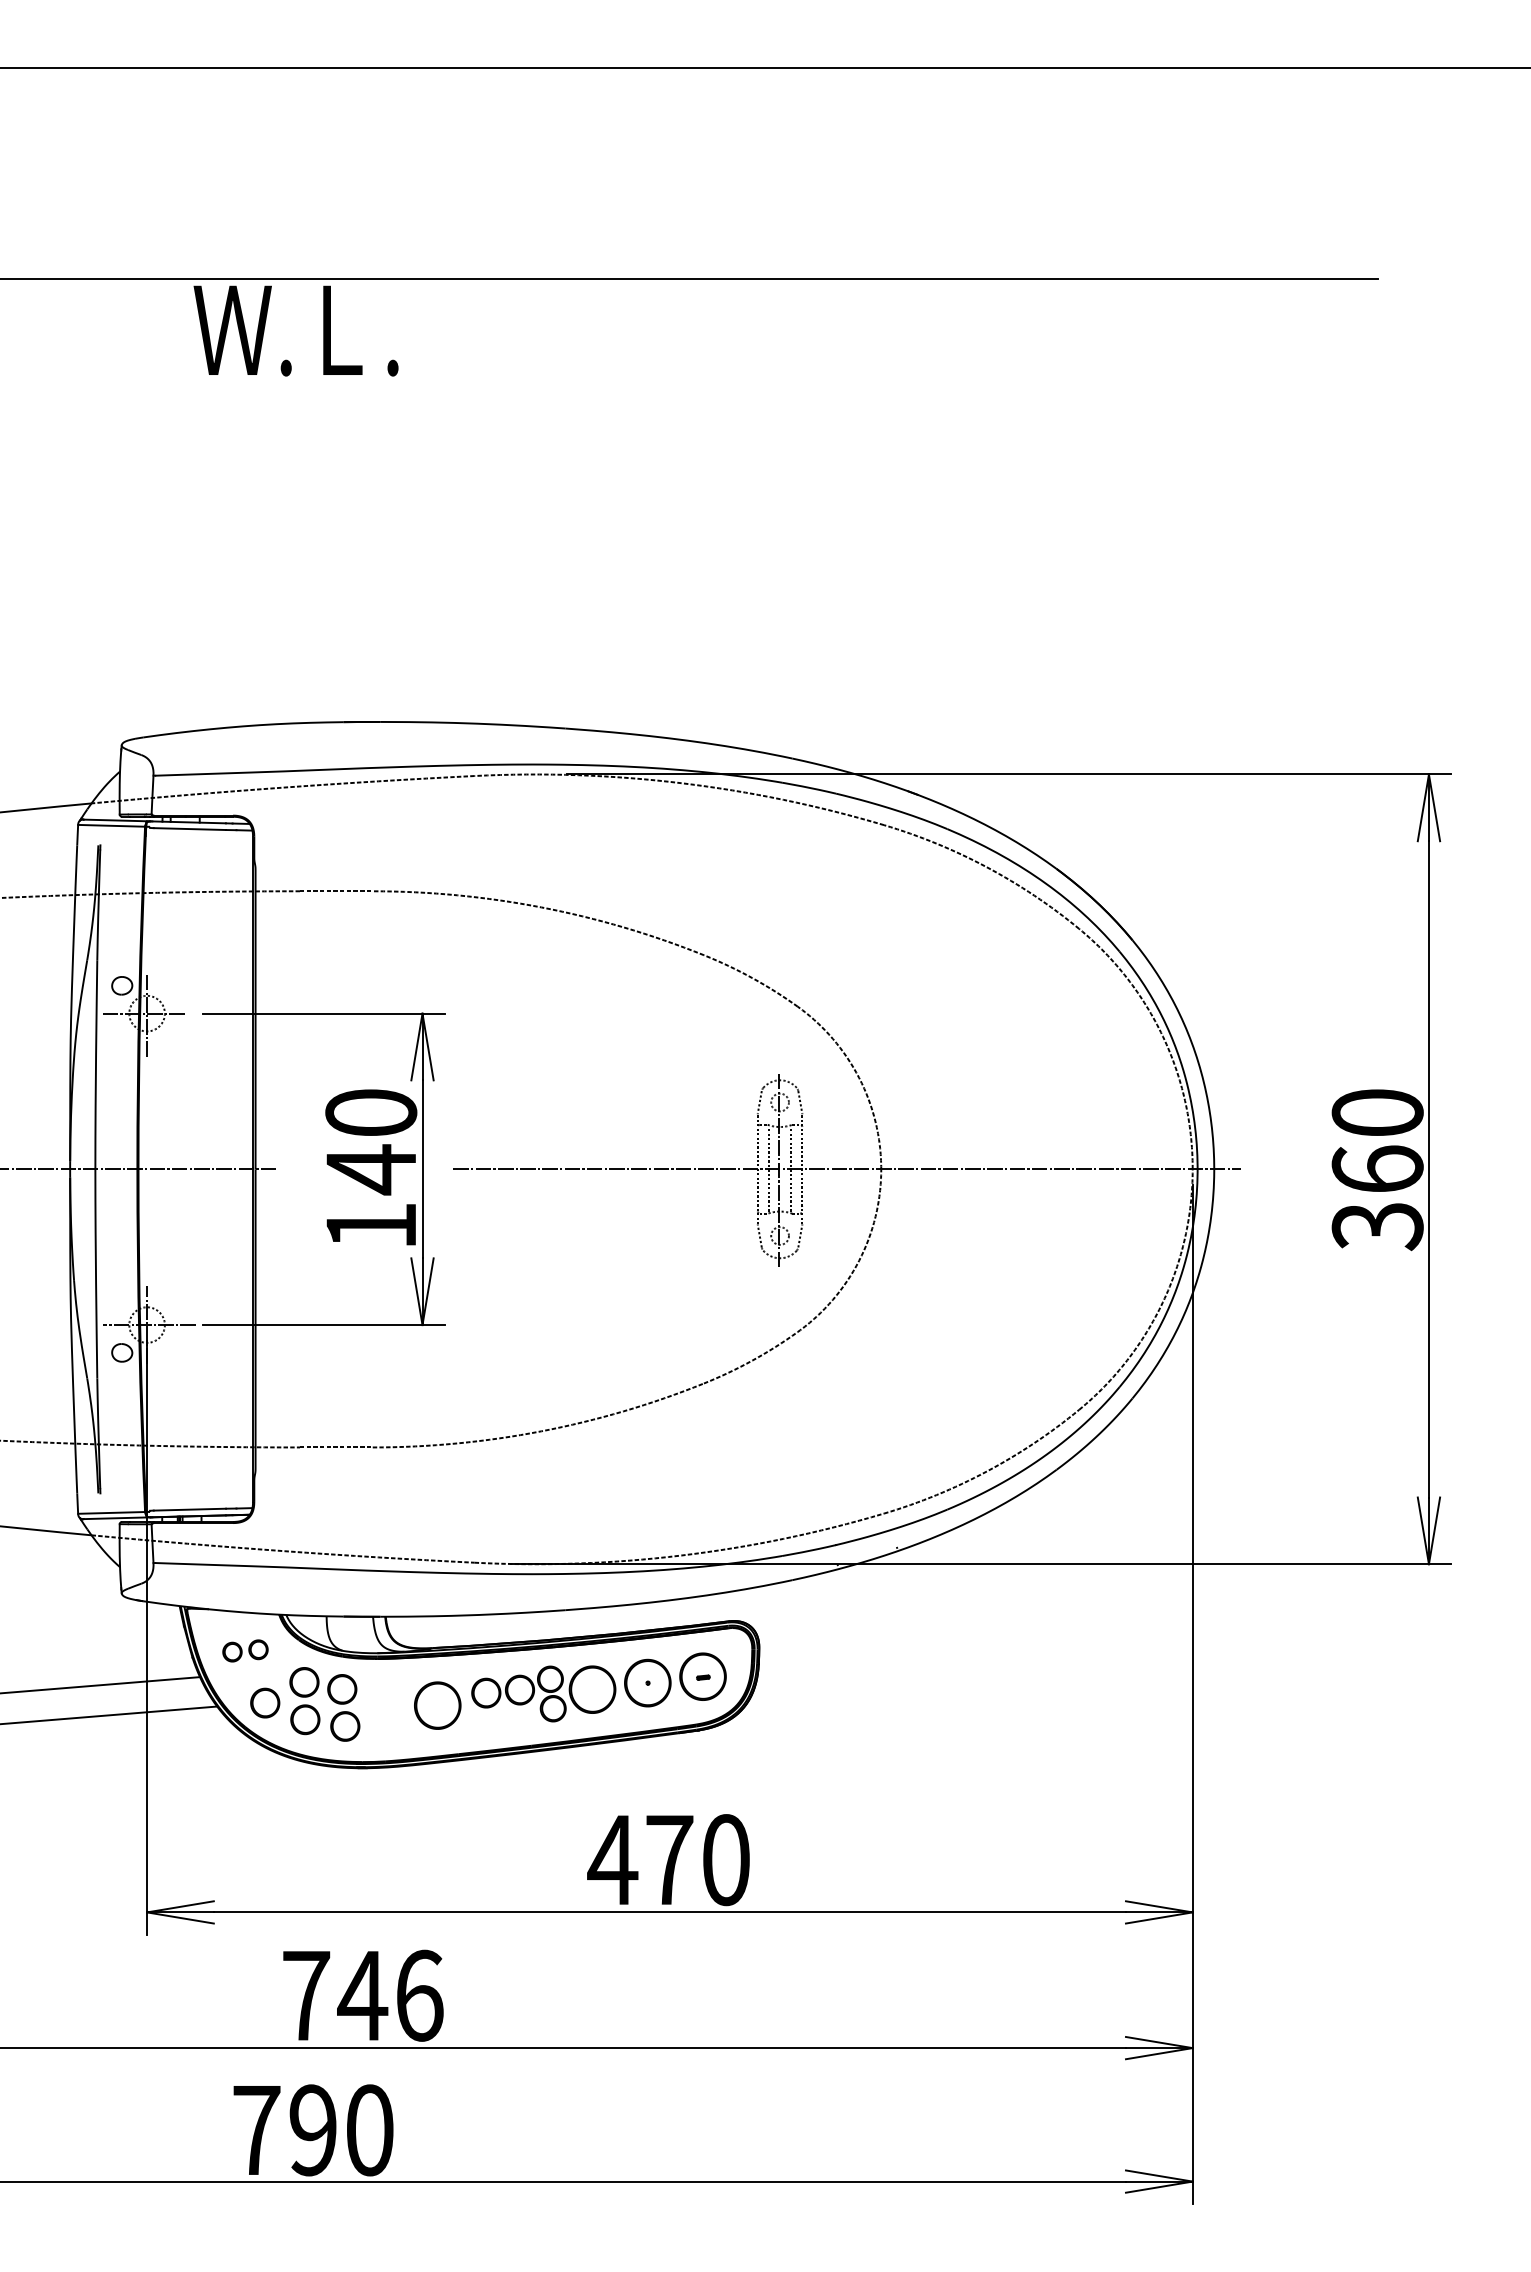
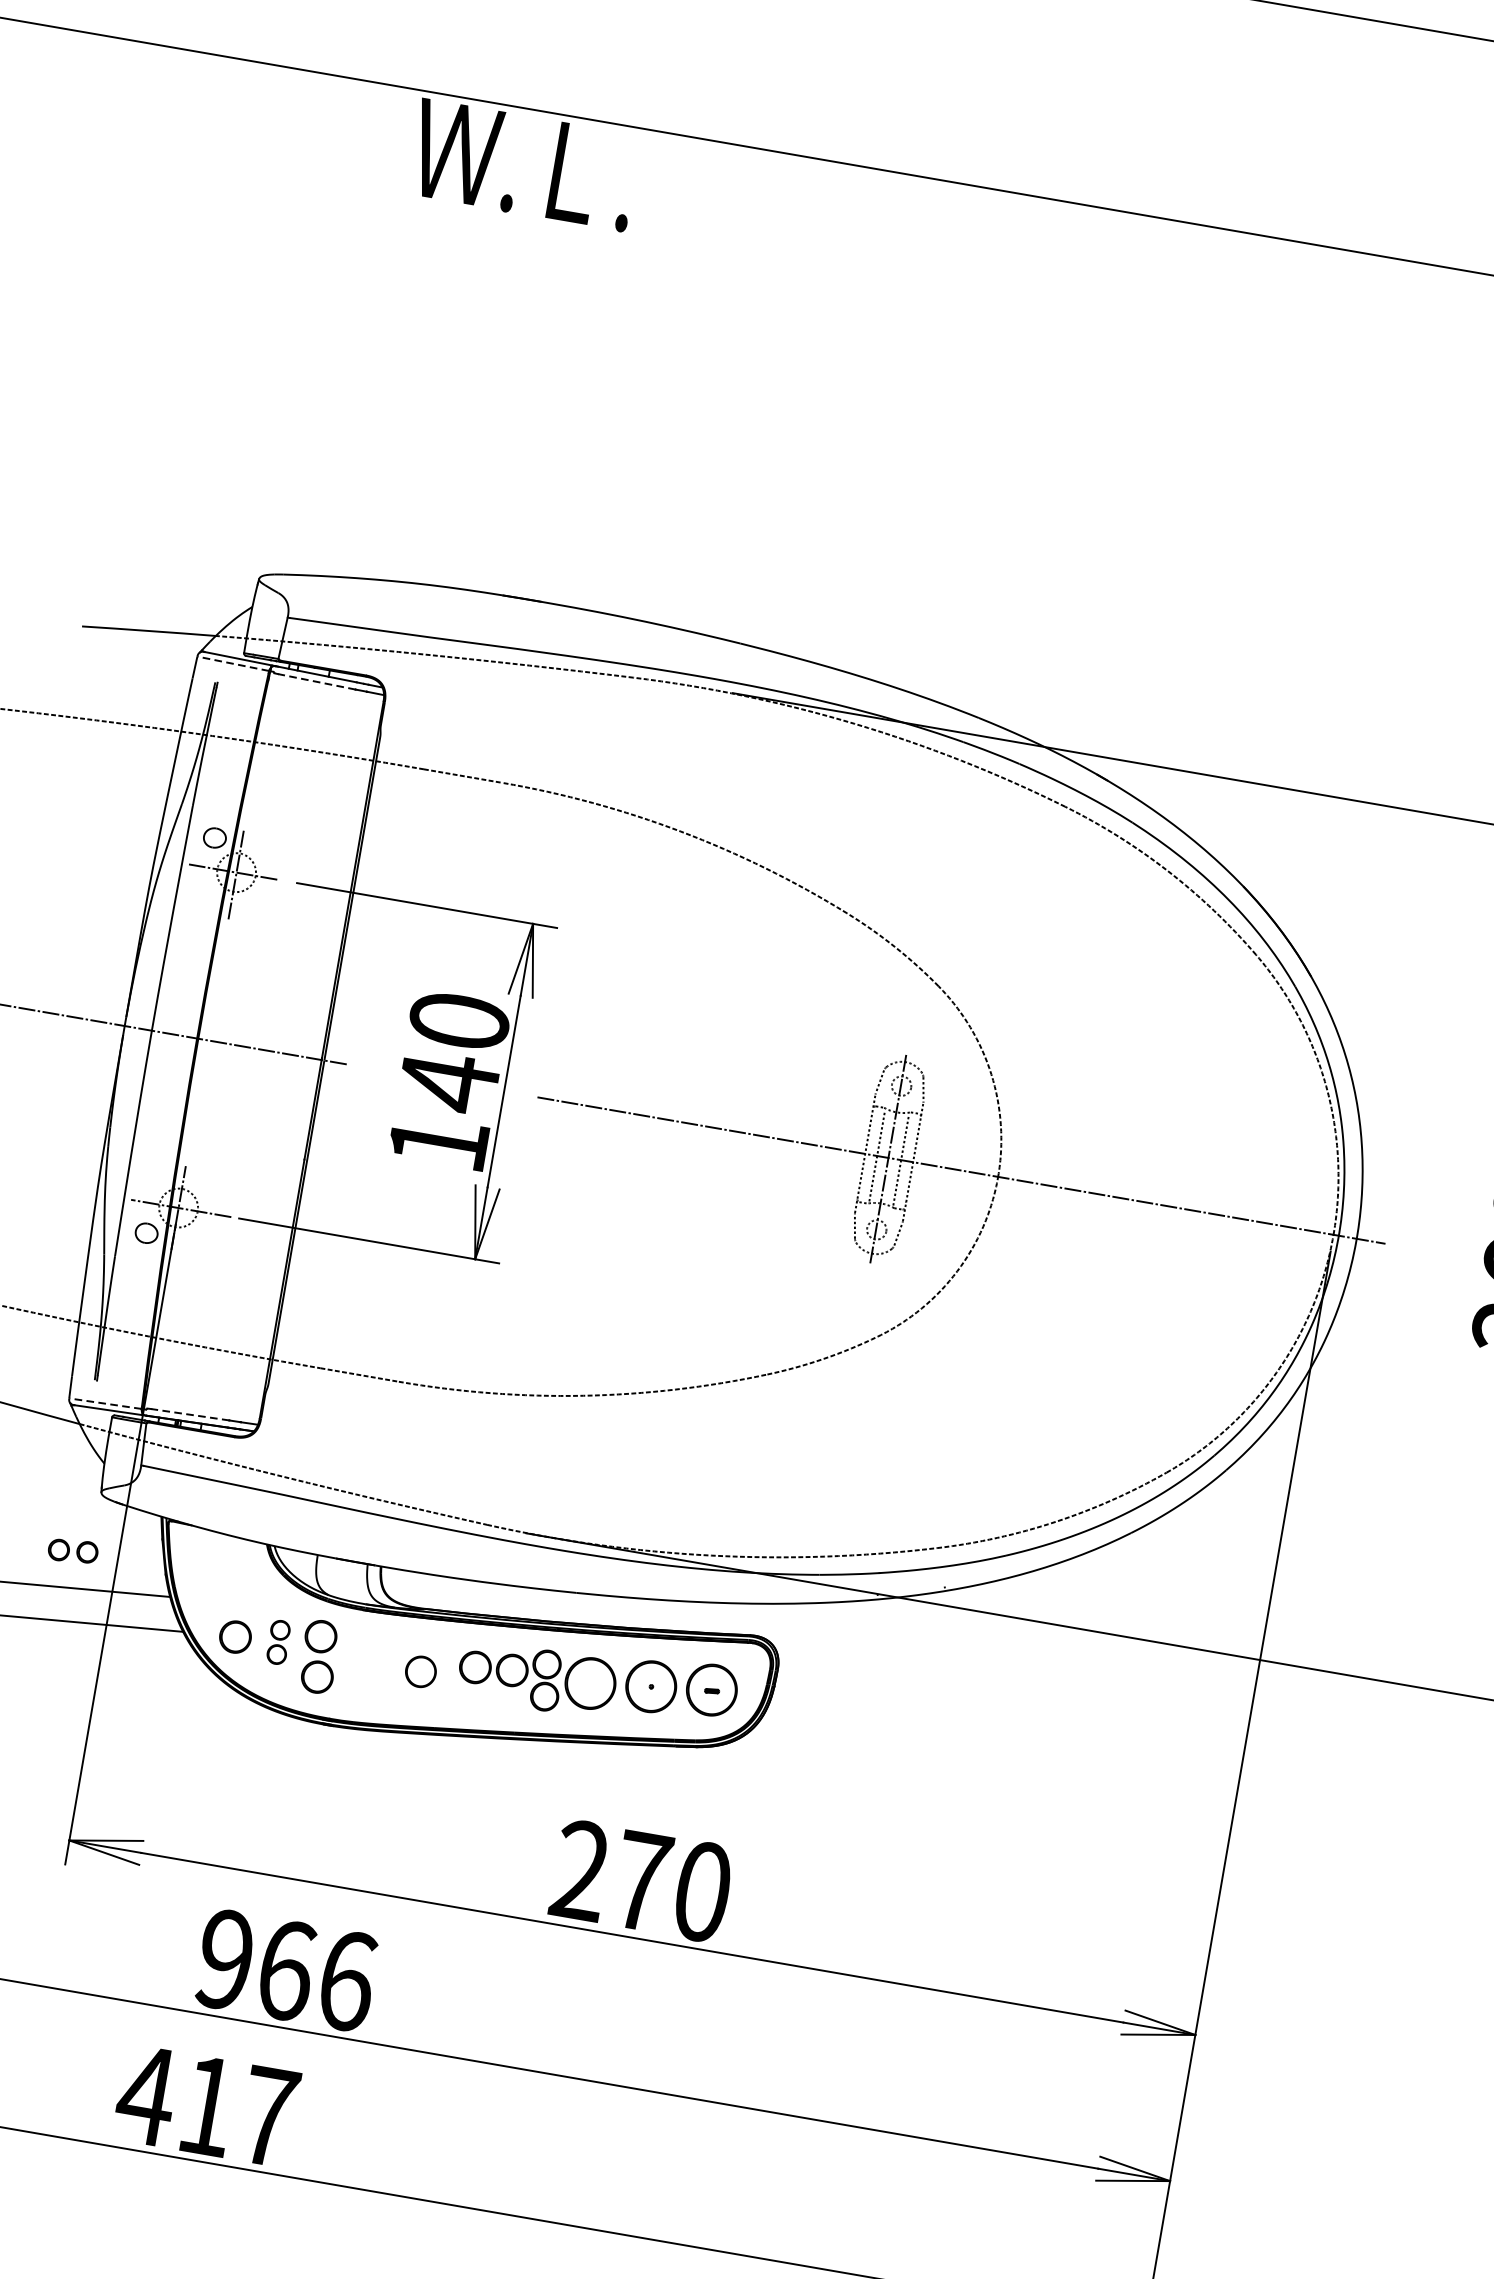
line: (111, 825) -> (233, 663), solid -> dashed
line: (189, 829) -> (316, 682), solid -> dashed
line: (189, 1509) -> (189, 1414), solid -> dashed
line: (111, 1512) -> (105, 1403), solid -> dashed
part: (245, 1650) -> (73, 1550), moved
part: (304, 1701) -> (278, 1642), size x0.6
part: (437, 1705) -> (420, 1671), size x0.6
text: (612, 1859) -> (580, 1870), 470 -> 270
text: (335, 1995) -> (256, 1965), 746 -> 966
text: (311, 2130) -> (205, 2105), 790 -> 417

